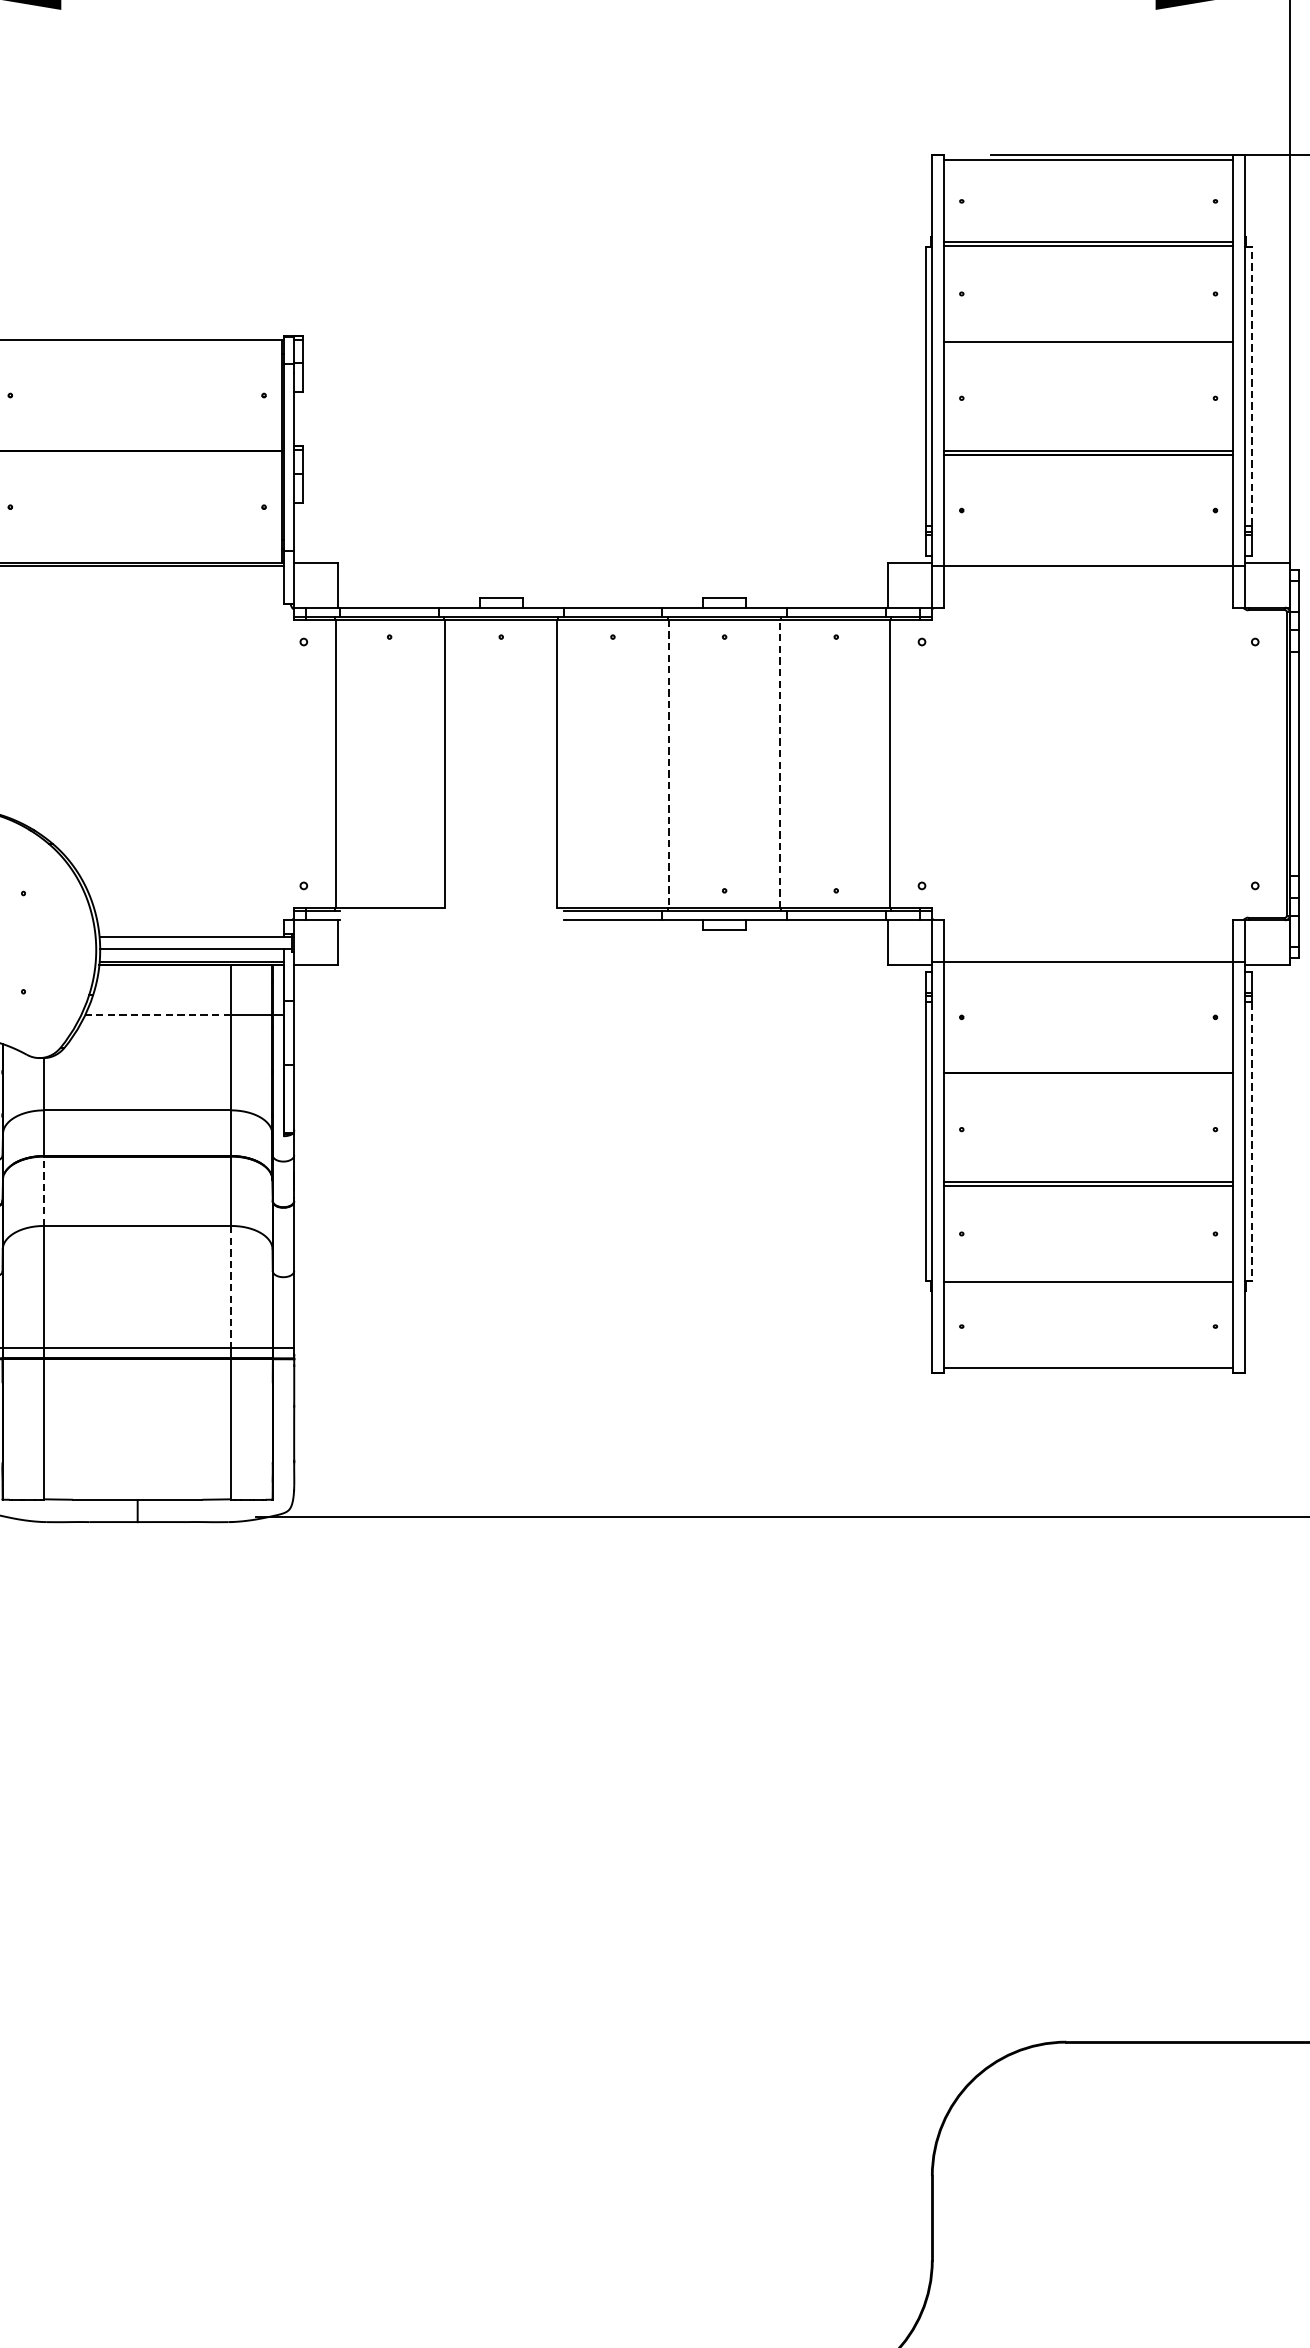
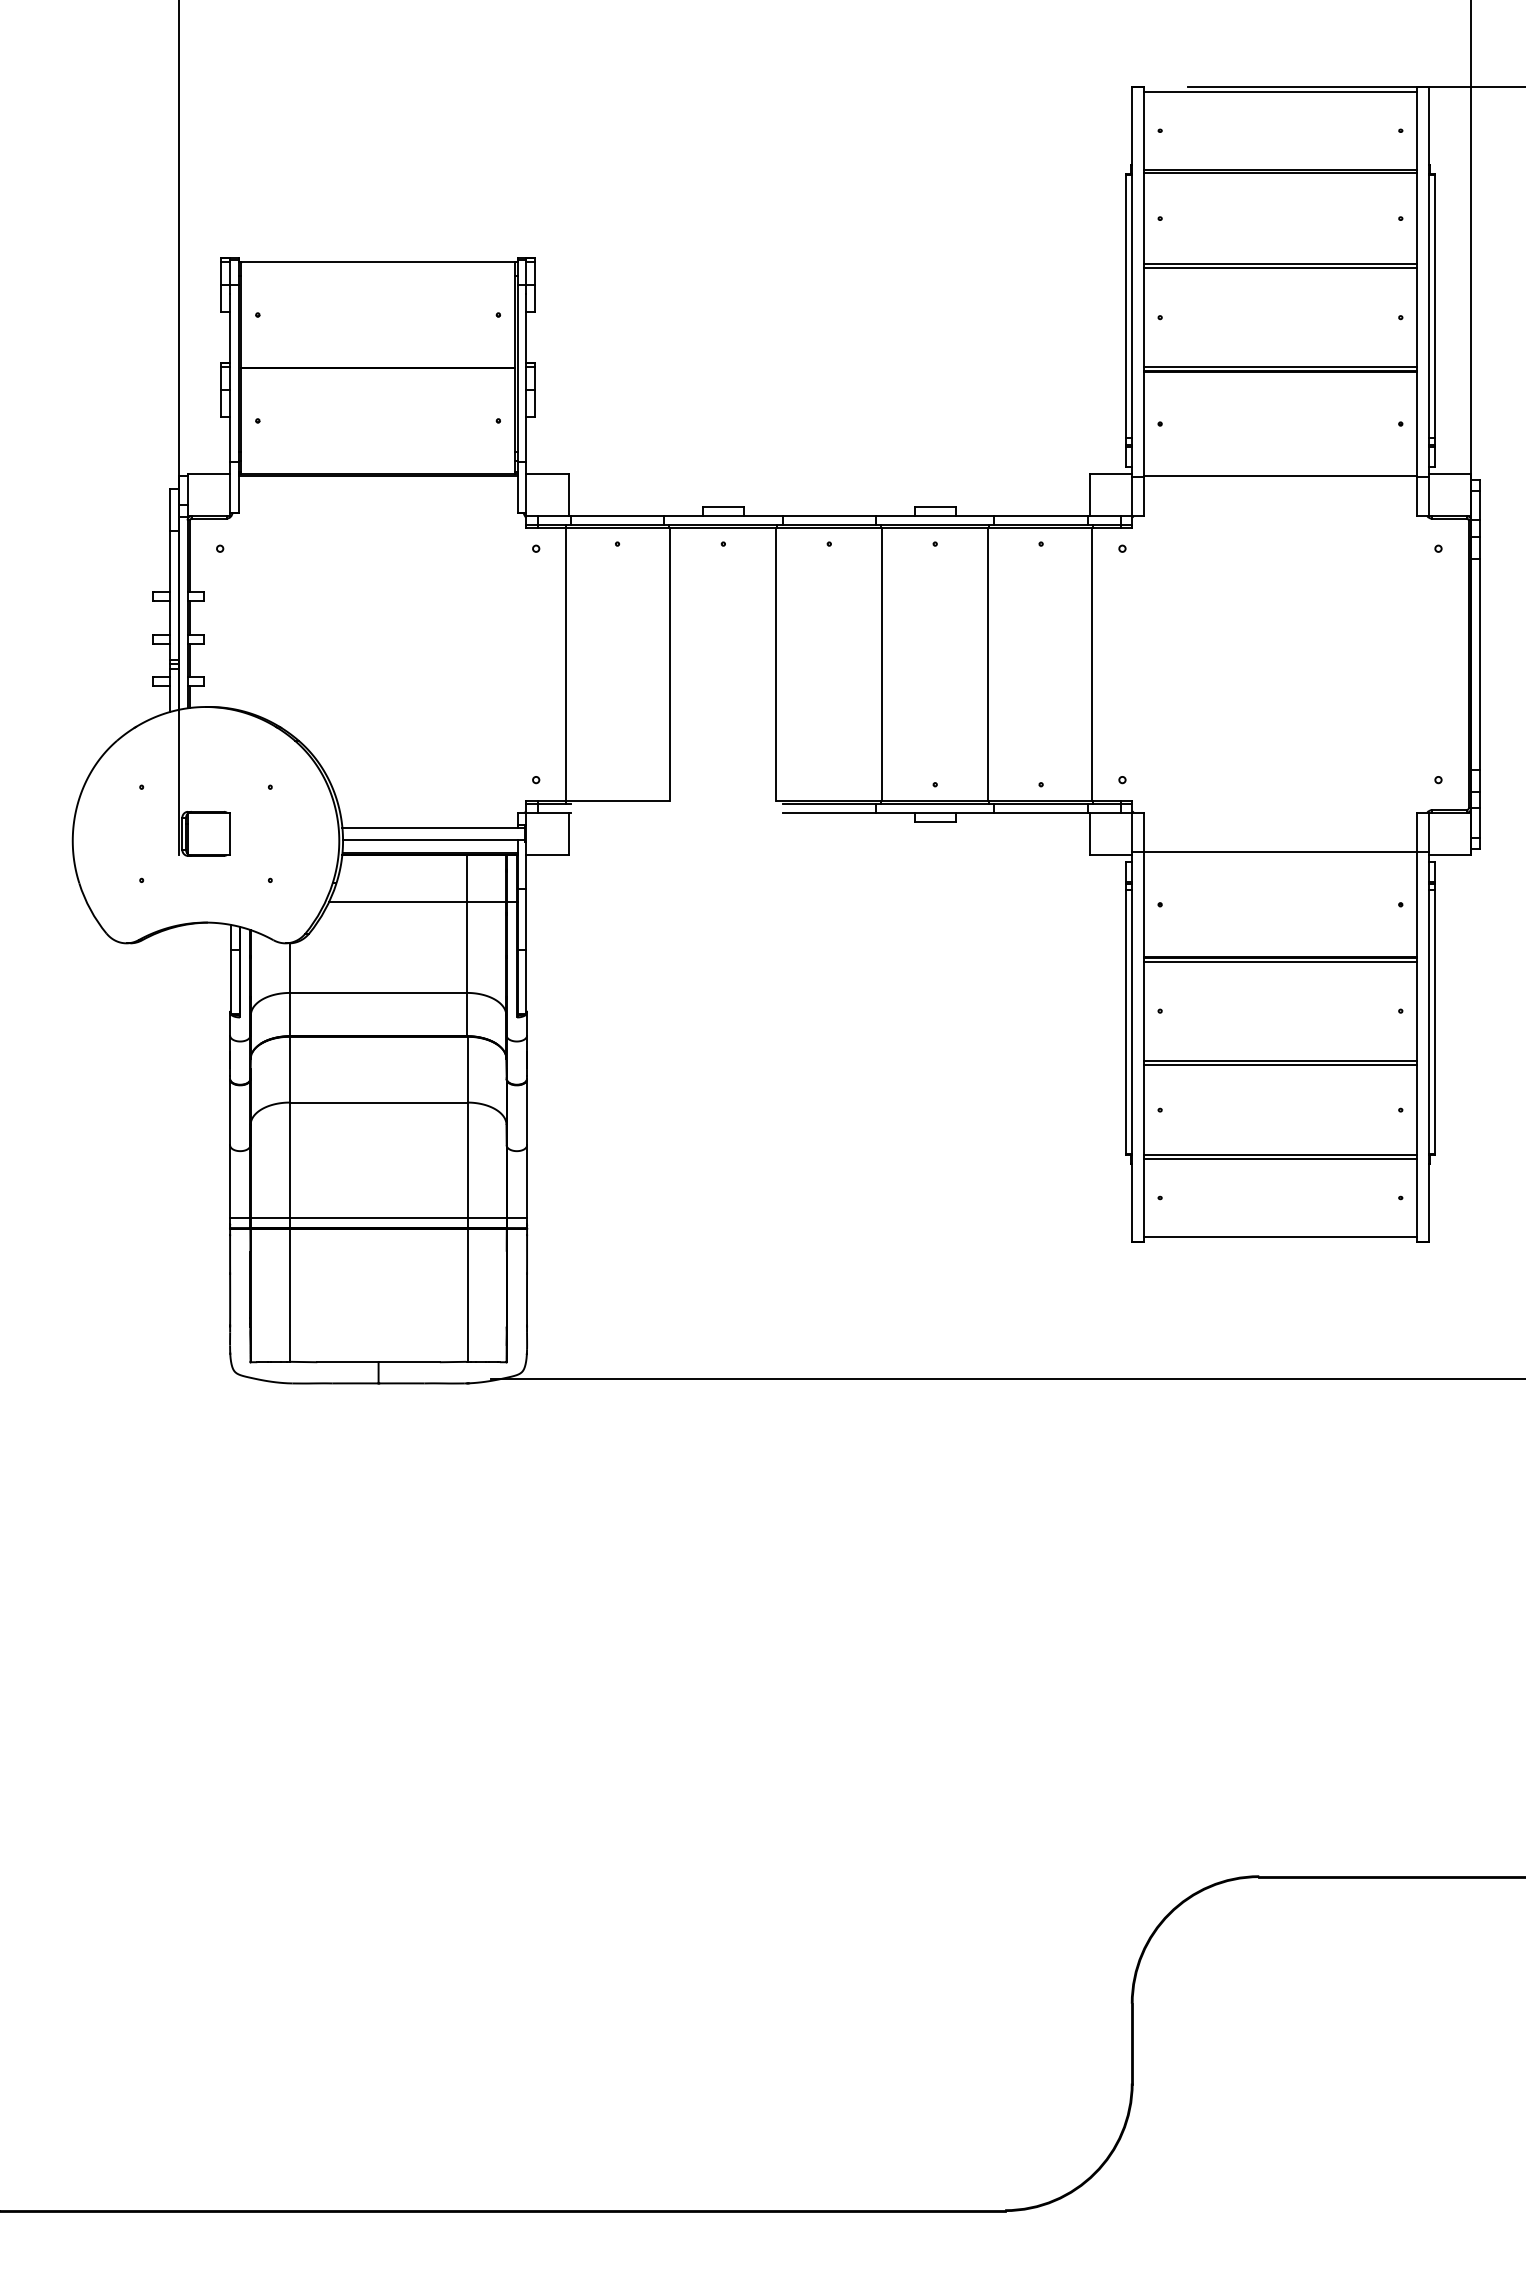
line: (1088, 345) -> (1280, 267), added
line: (1252, 386) -> (1435, 306), dashed -> solid
line: (669, 764) -> (882, 664), dashed -> solid
line: (780, 764) -> (988, 664), dashed -> solid
line: (157, 1015) -> (397, 902), dashed -> solid
line: (1088, 1077) -> (1280, 961), added
line: (1252, 1141) -> (1435, 1022), dashed -> solid
line: (43, 1191) -> (289, 1069), dashed -> solid
line: (1088, 1285) -> (1280, 1159), added
line: (231, 1287) -> (467, 1160), dashed -> solid

